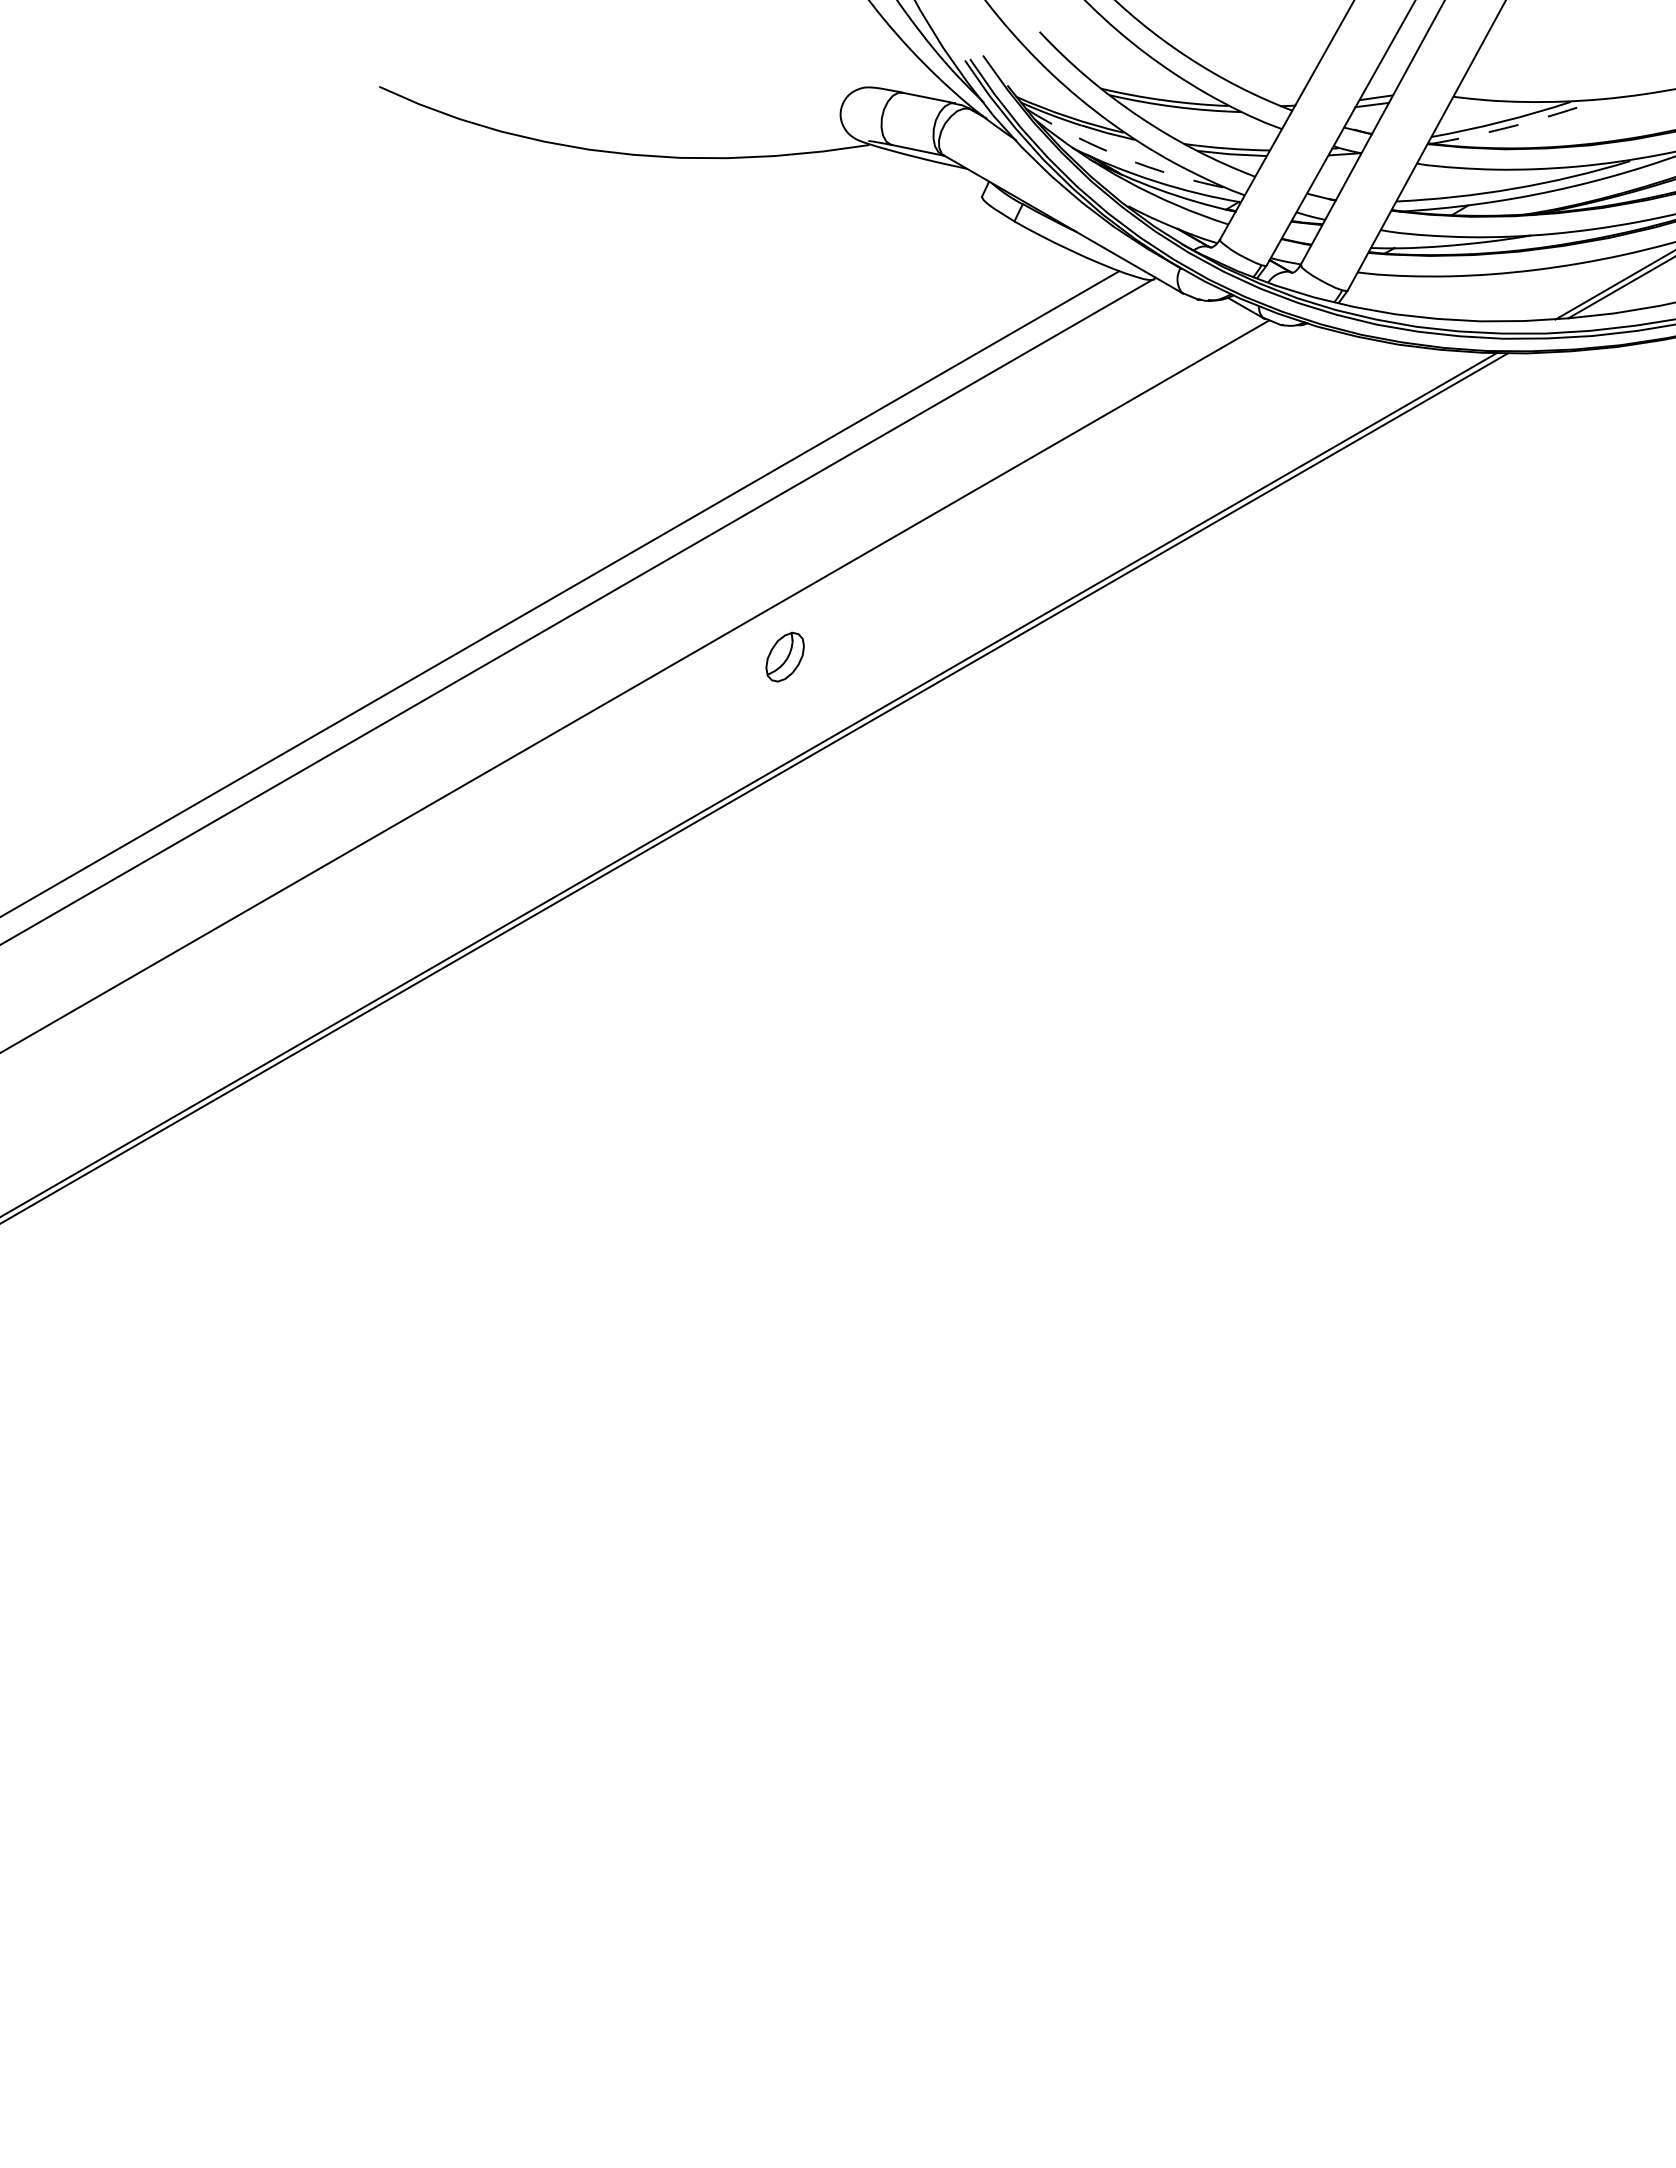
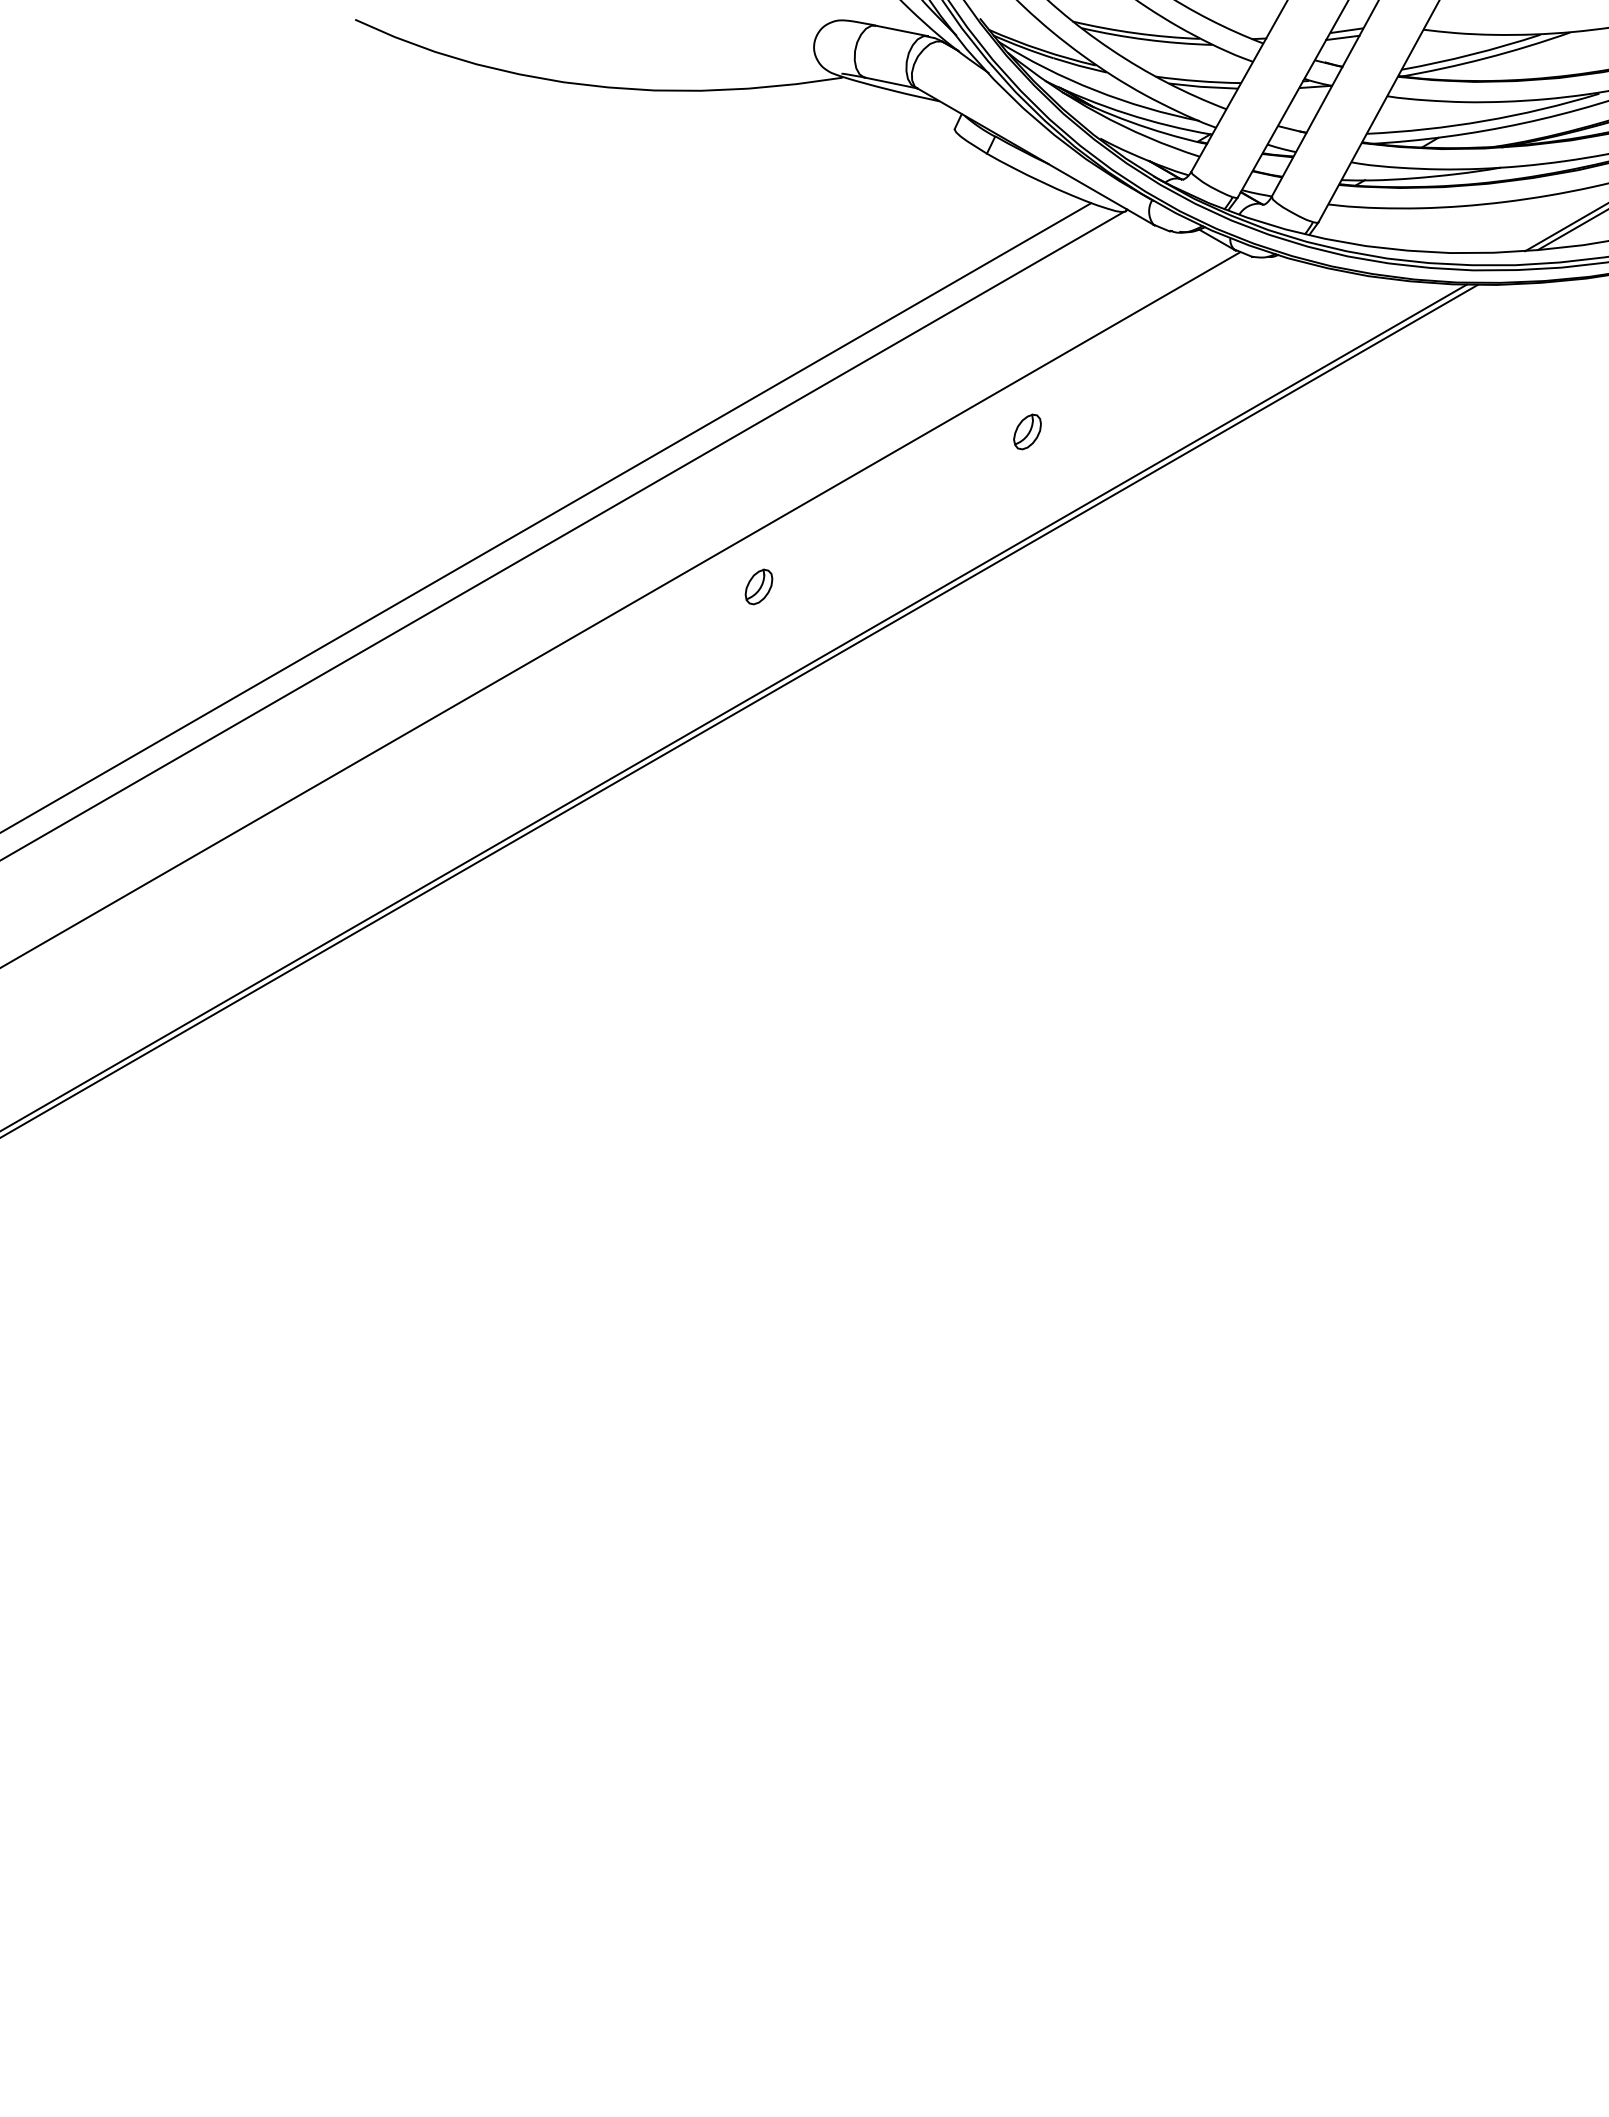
arc: (1515, 125) -> (1485, 58), dashed -> solid
arc: (1123, 157) -> (1095, 90), dashed -> solid
part: (1054, 500) -> (1026, 431), added
part: (785, 656) -> (759, 586), size x0.71

